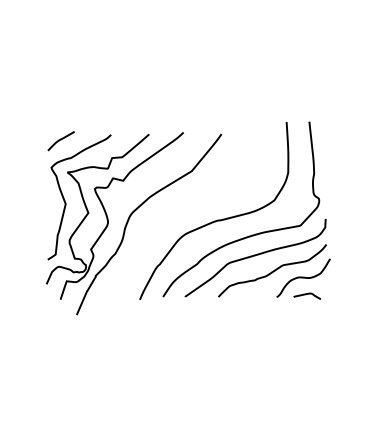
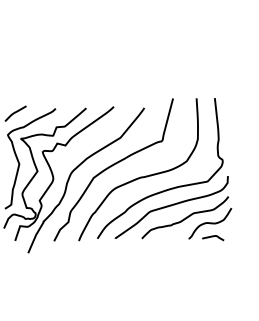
curve: (180, 207) -> (111, 166), added

